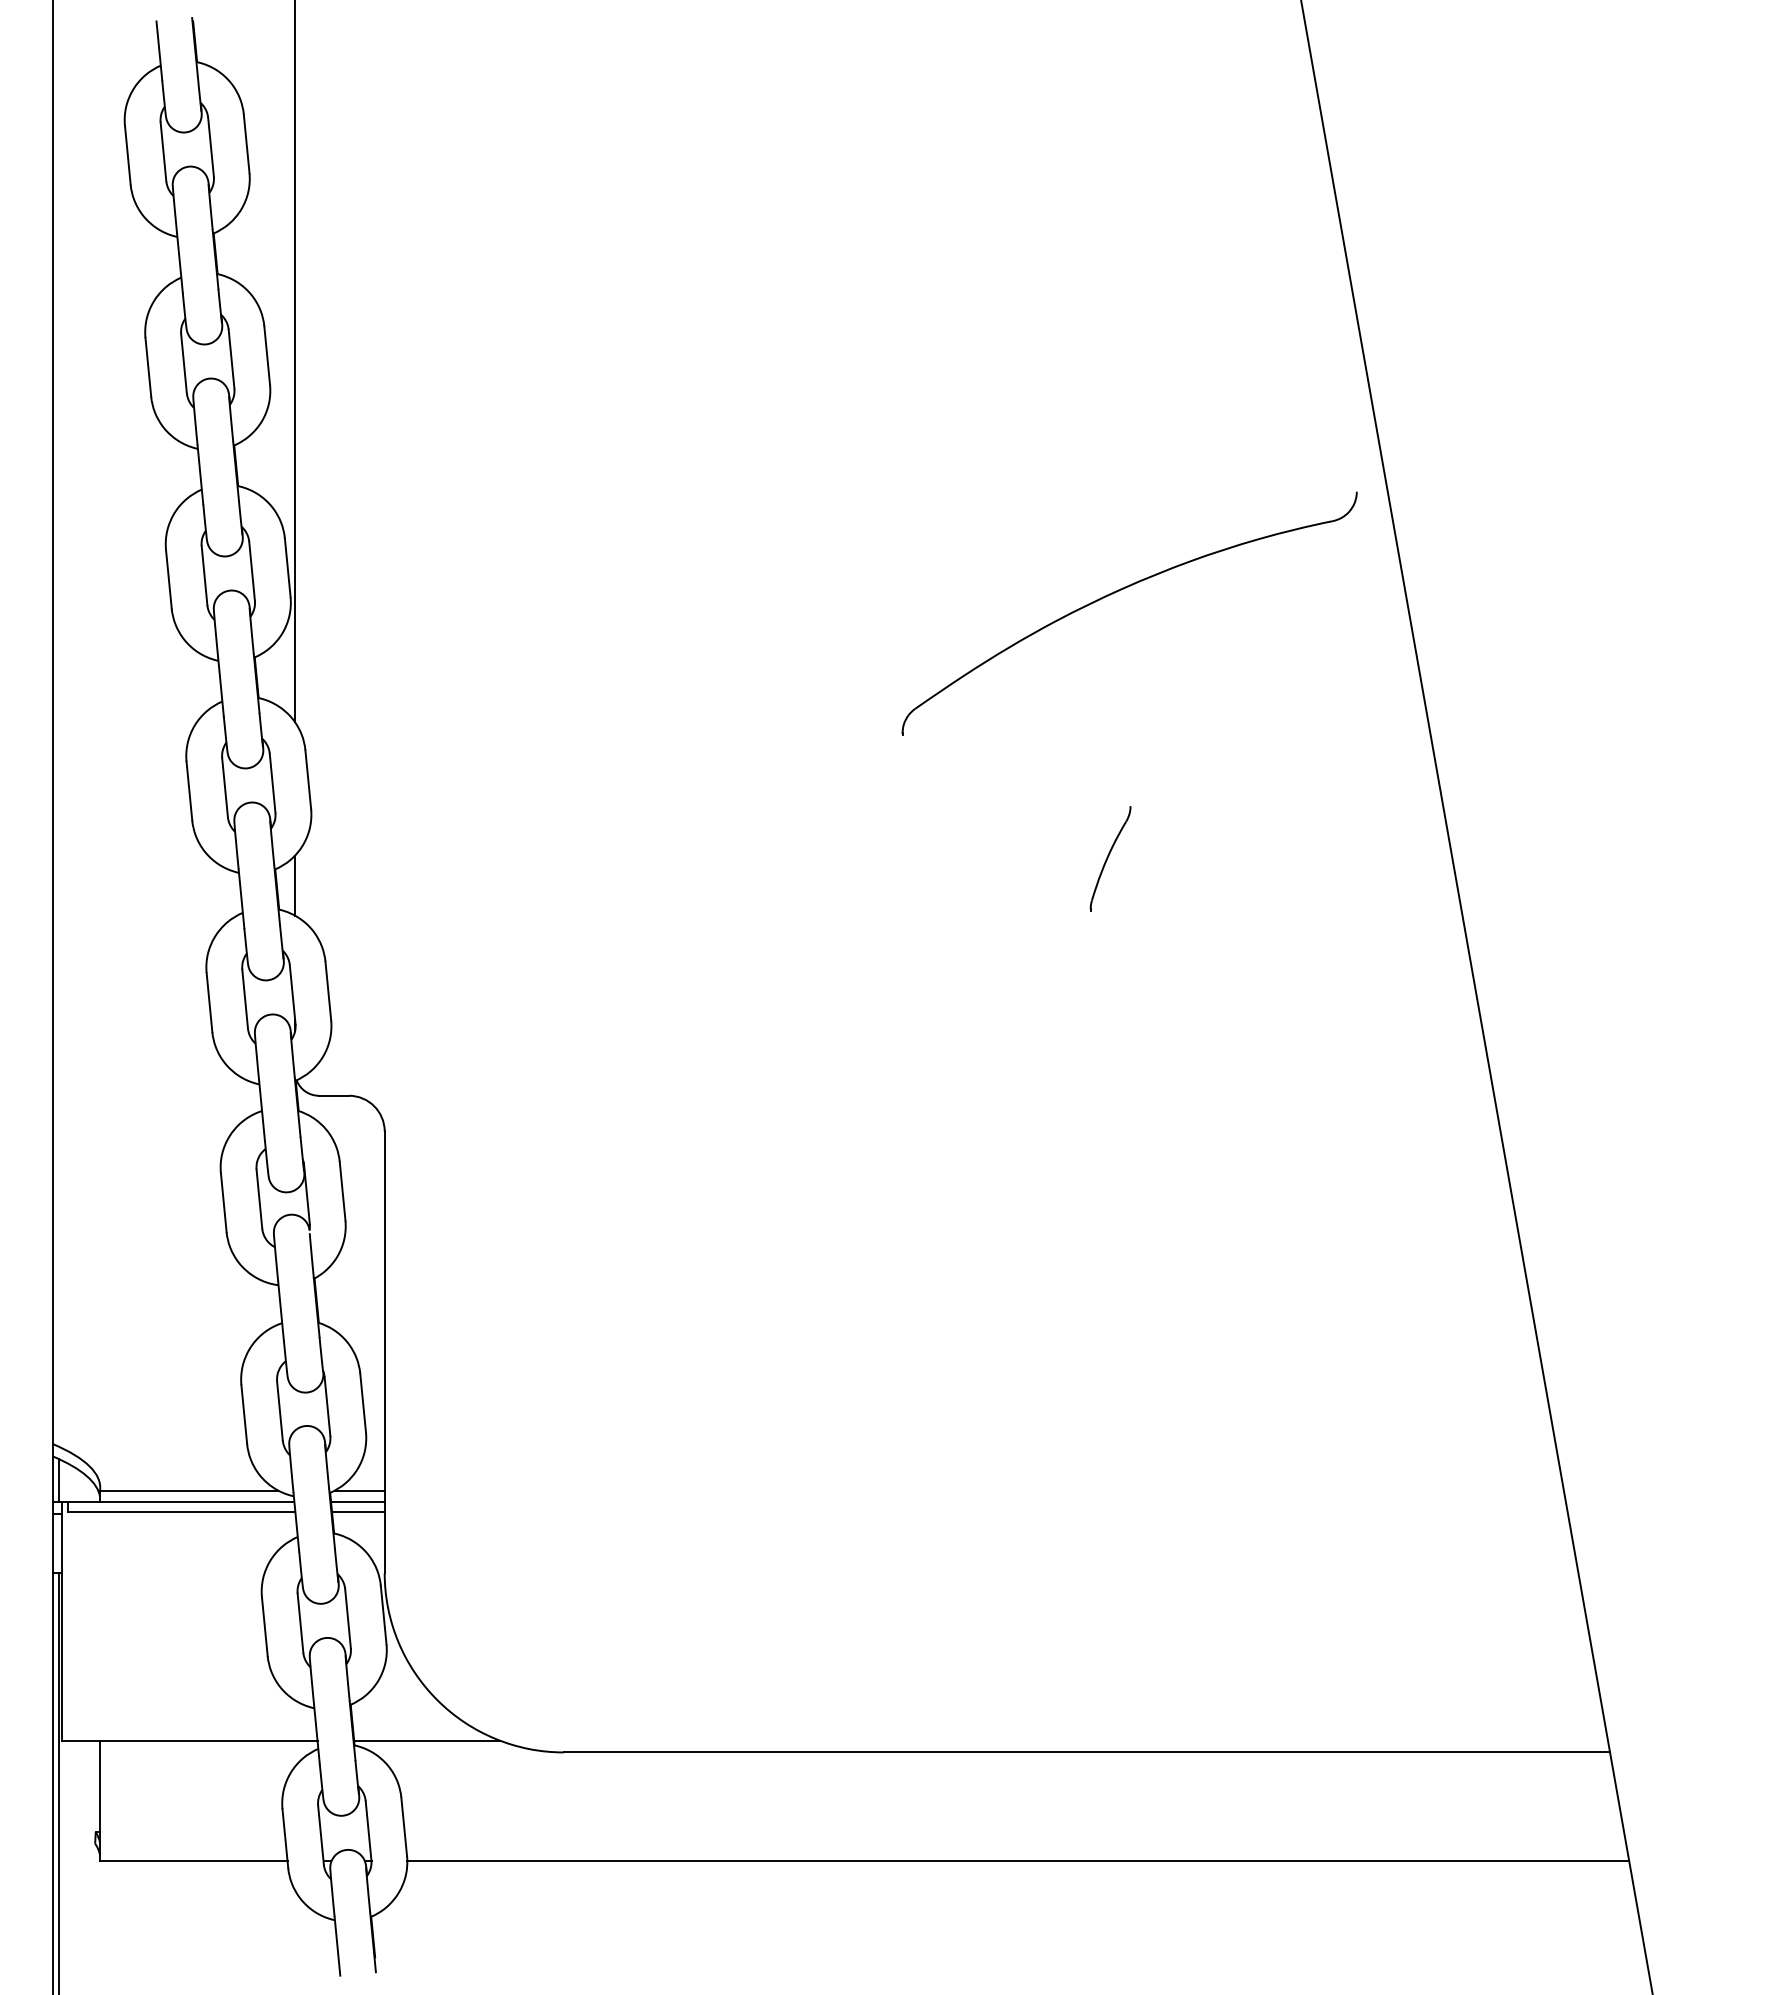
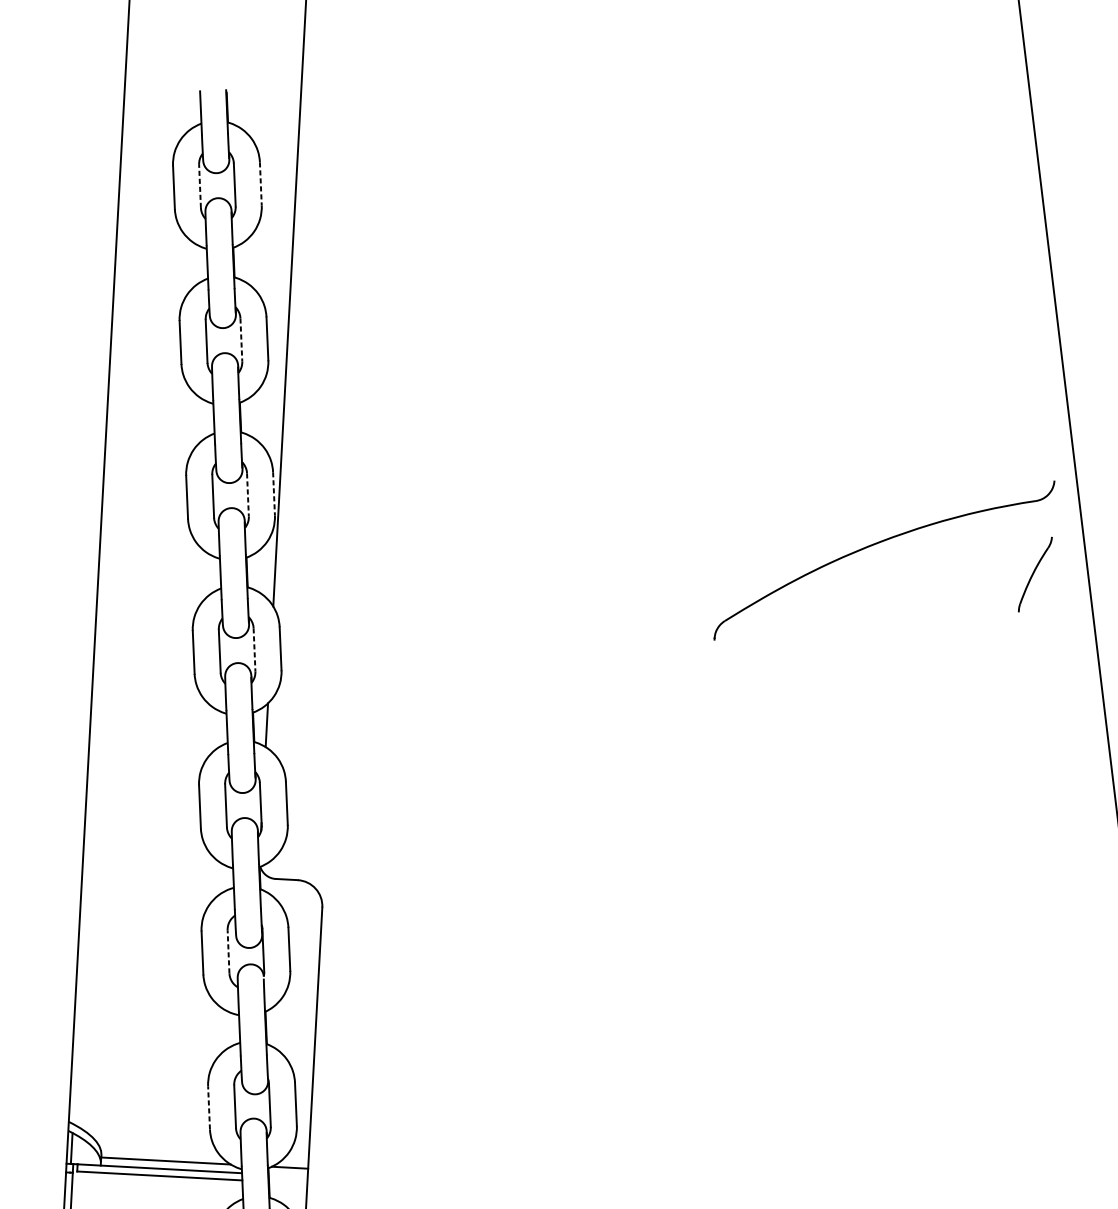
line: (246, 143) -> (260, 183), solid -> dashed
line: (163, 151) -> (200, 186), solid -> dashed
line: (231, 359) -> (241, 340), solid -> dashed
line: (287, 567) -> (273, 493), solid -> dashed
line: (252, 571) -> (248, 495), solid -> dashed
line: (272, 783) -> (254, 650), solid -> dashed
part: (1110, 858) -> (1035, 574), moved
line: (259, 1199) -> (228, 952), solid -> dashed
line: (244, 1414) -> (209, 1107), solid -> dashed
line: (357, 1501) -> (287, 1175), removed
line: (357, 1511) -> (287, 1182), removed

